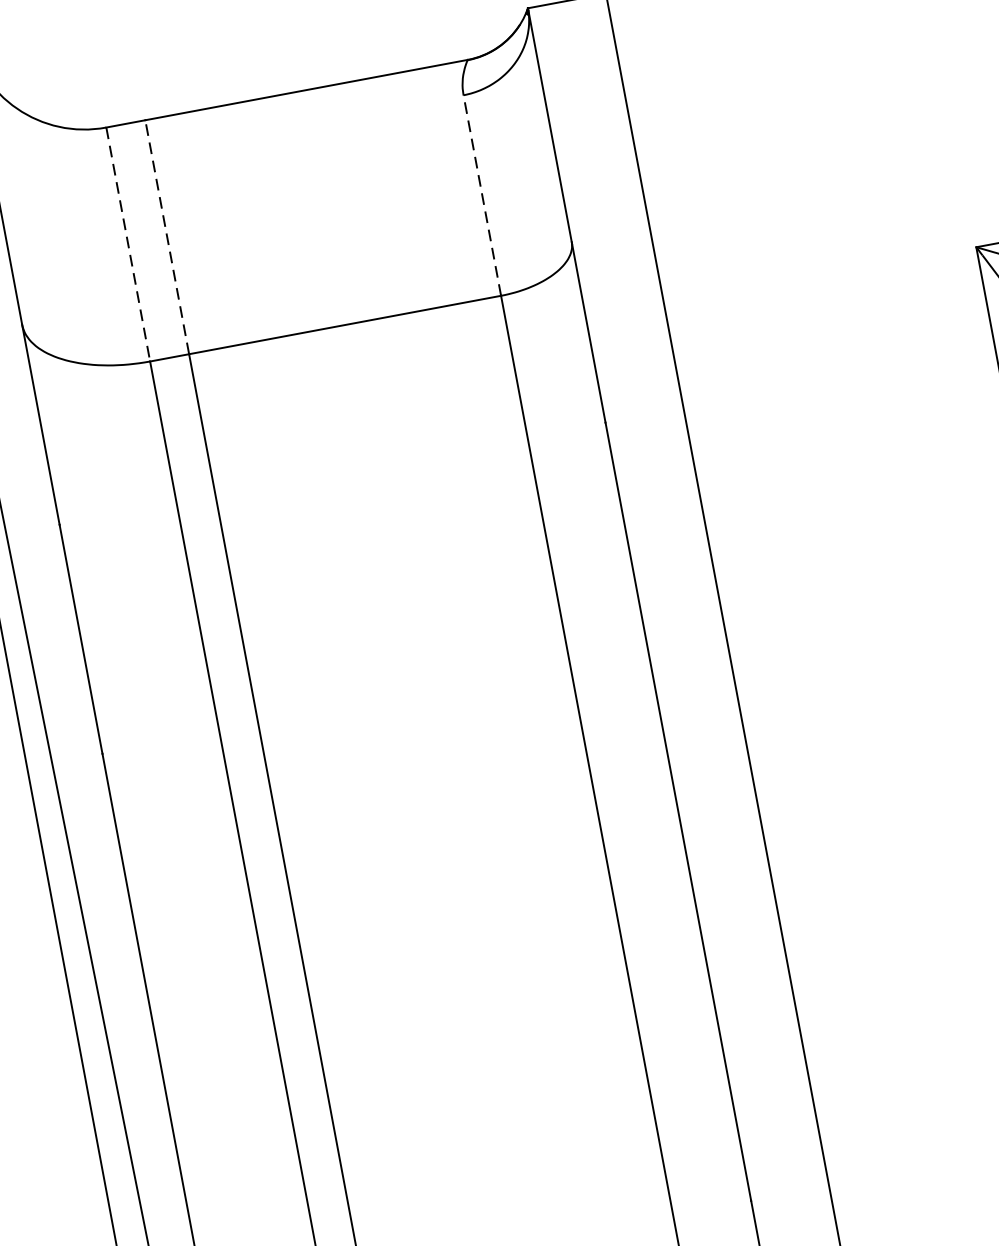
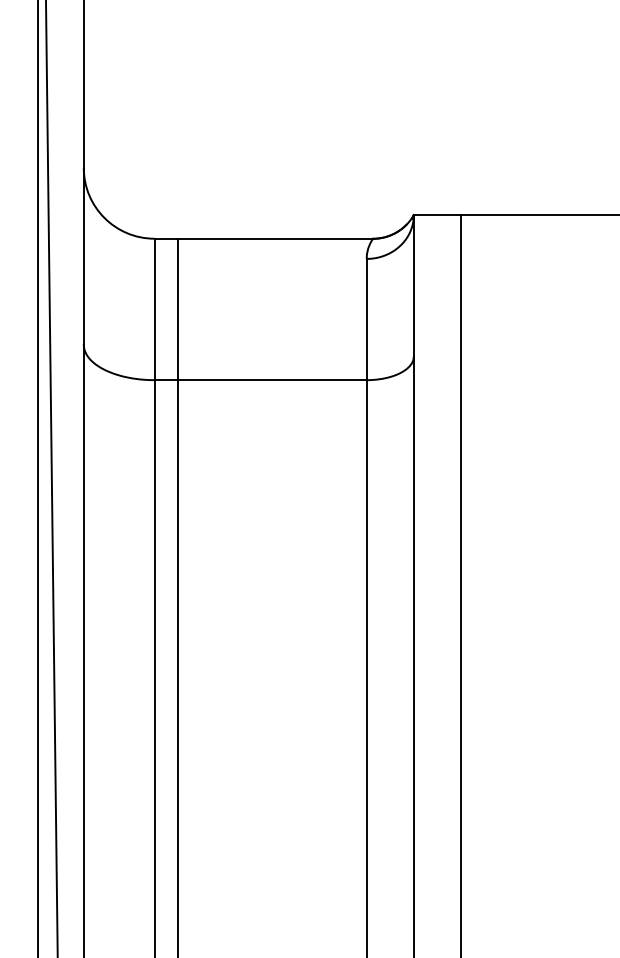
line: (481, 195) -> (366, 319), dashed -> solid
line: (167, 237) -> (178, 309), dashed -> solid
line: (128, 244) -> (154, 309), dashed -> solid

